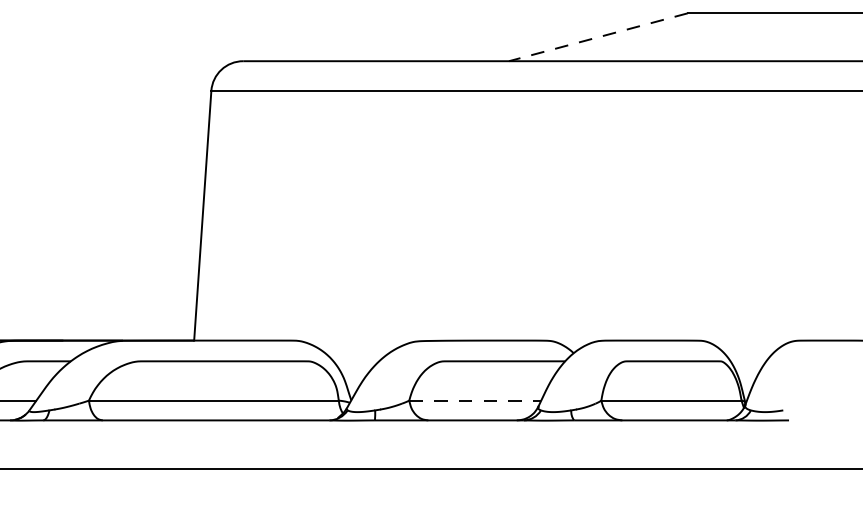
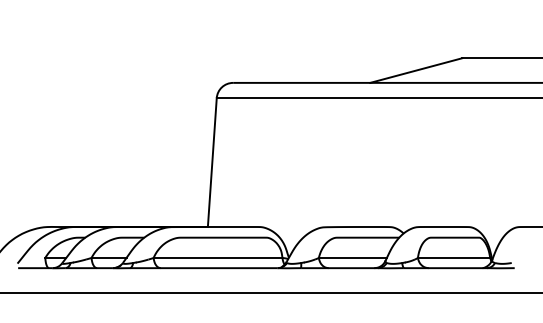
line: (598, 37) -> (416, 70), dashed -> solid
line: (476, 399) -> (353, 257), dashed -> solid

